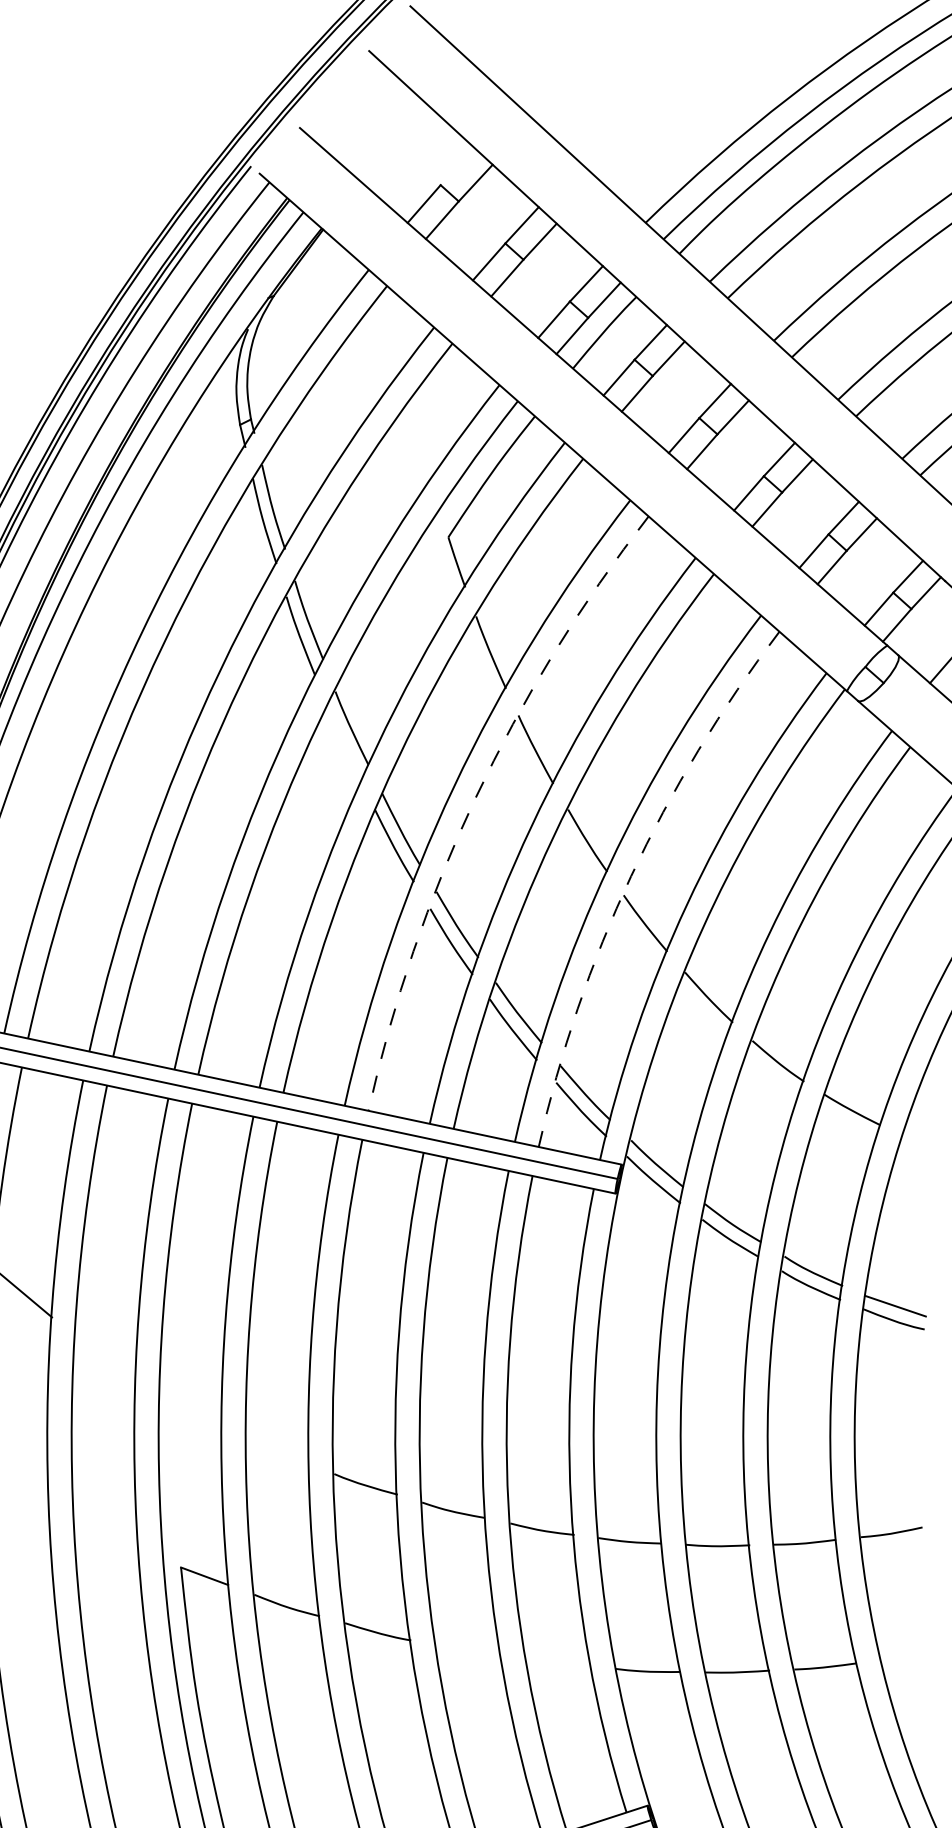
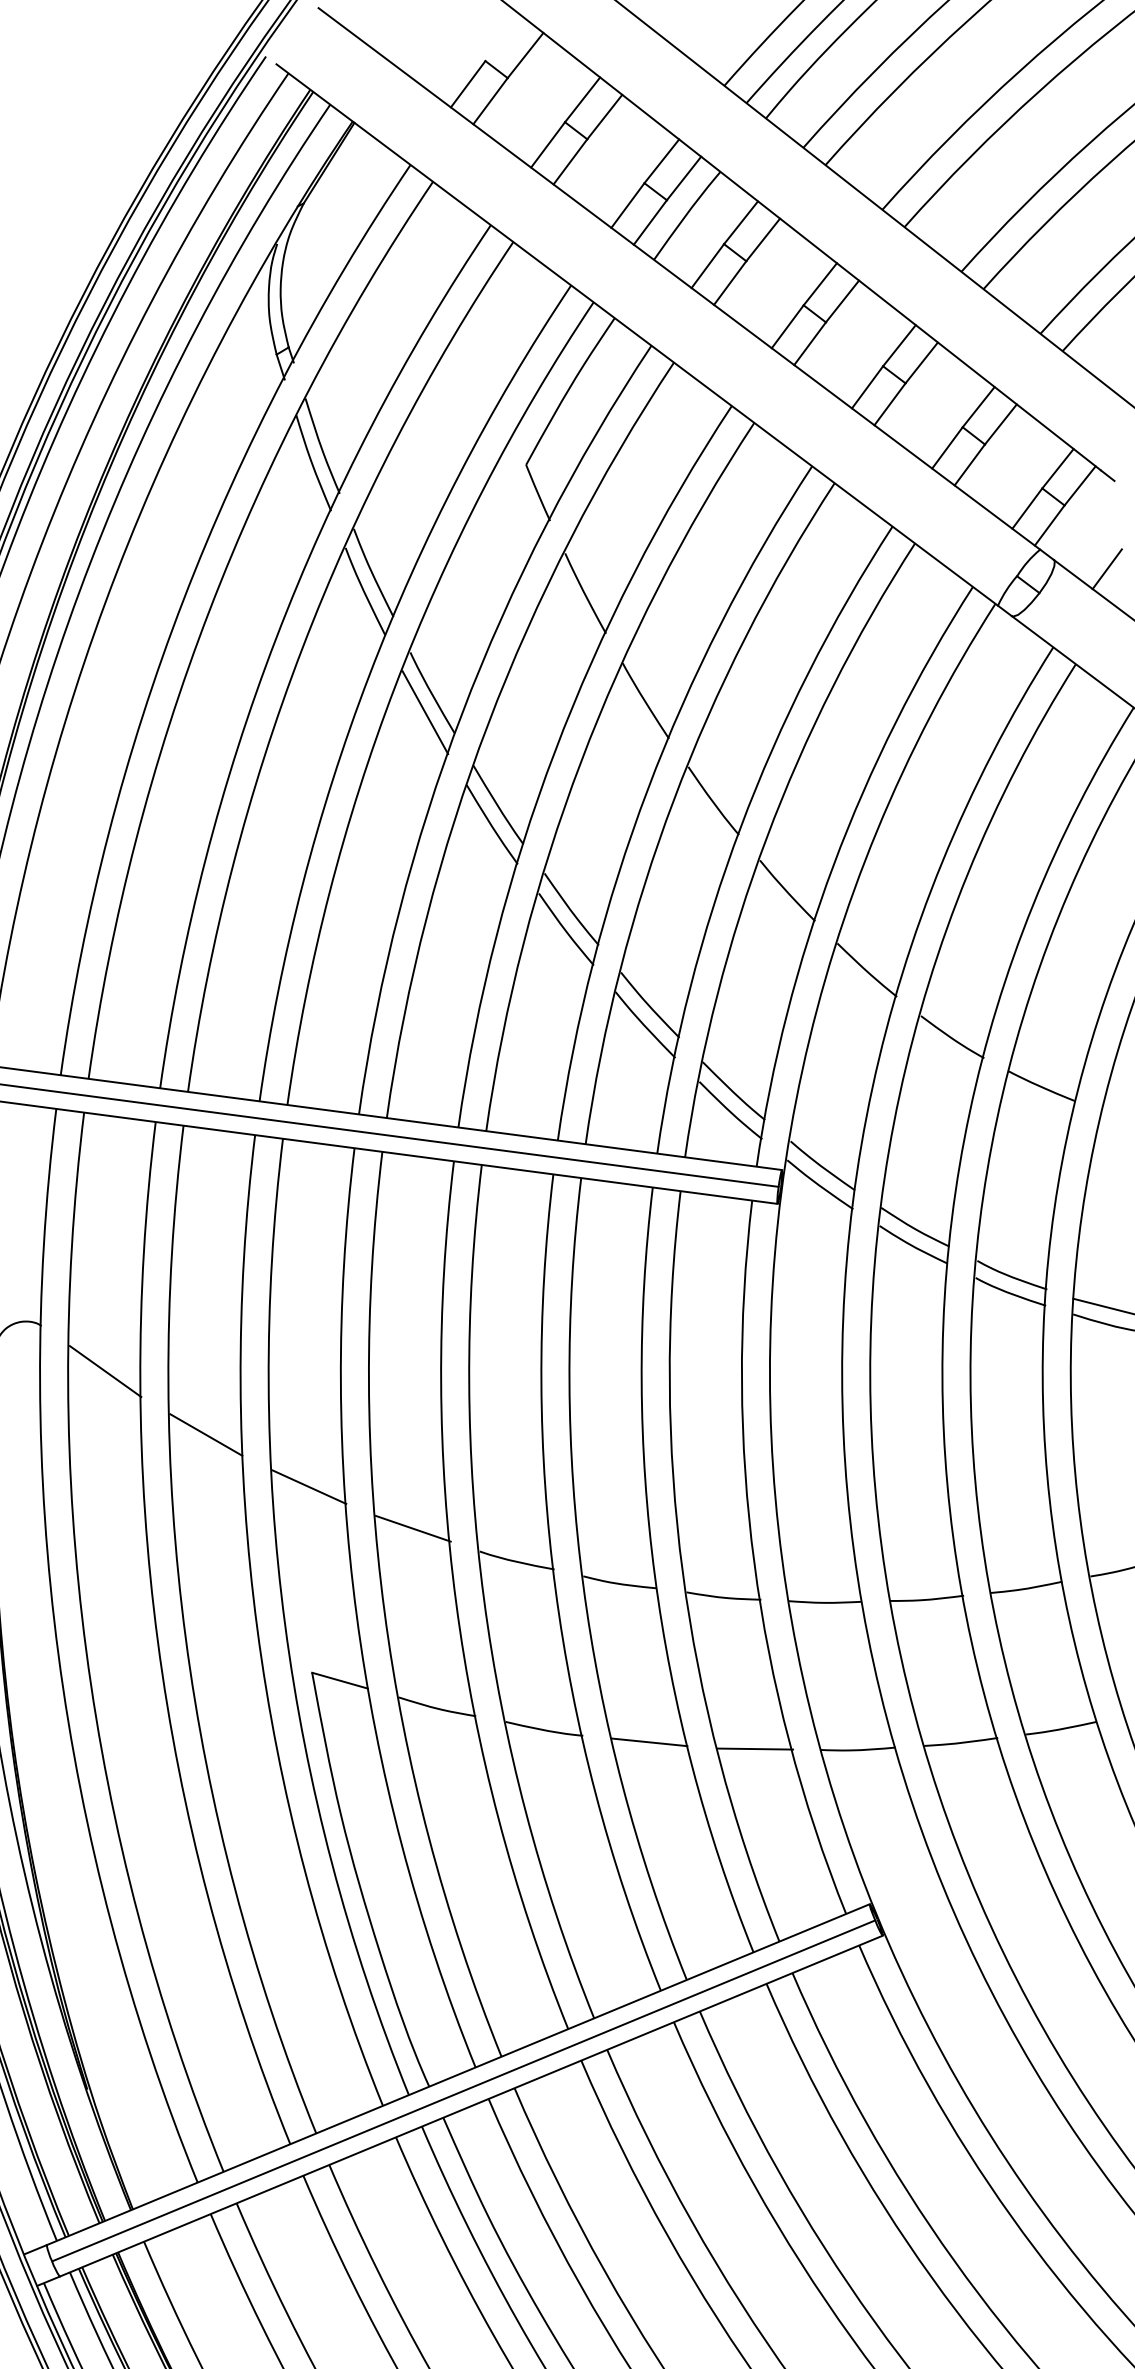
line: (344, 744) -> (425, 712), added
arc: (476, 798) -> (581, 762), dashed -> solid
arc: (630, 875) -> (766, 837), dashed -> solid
line: (105, 1354) -> (206, 1434), added
line: (191, 1406) -> (309, 1486), added
line: (277, 1449) -> (412, 1528), added
line: (468, 1650) -> (649, 1742), added
line: (559, 1663) -> (755, 1748), added

